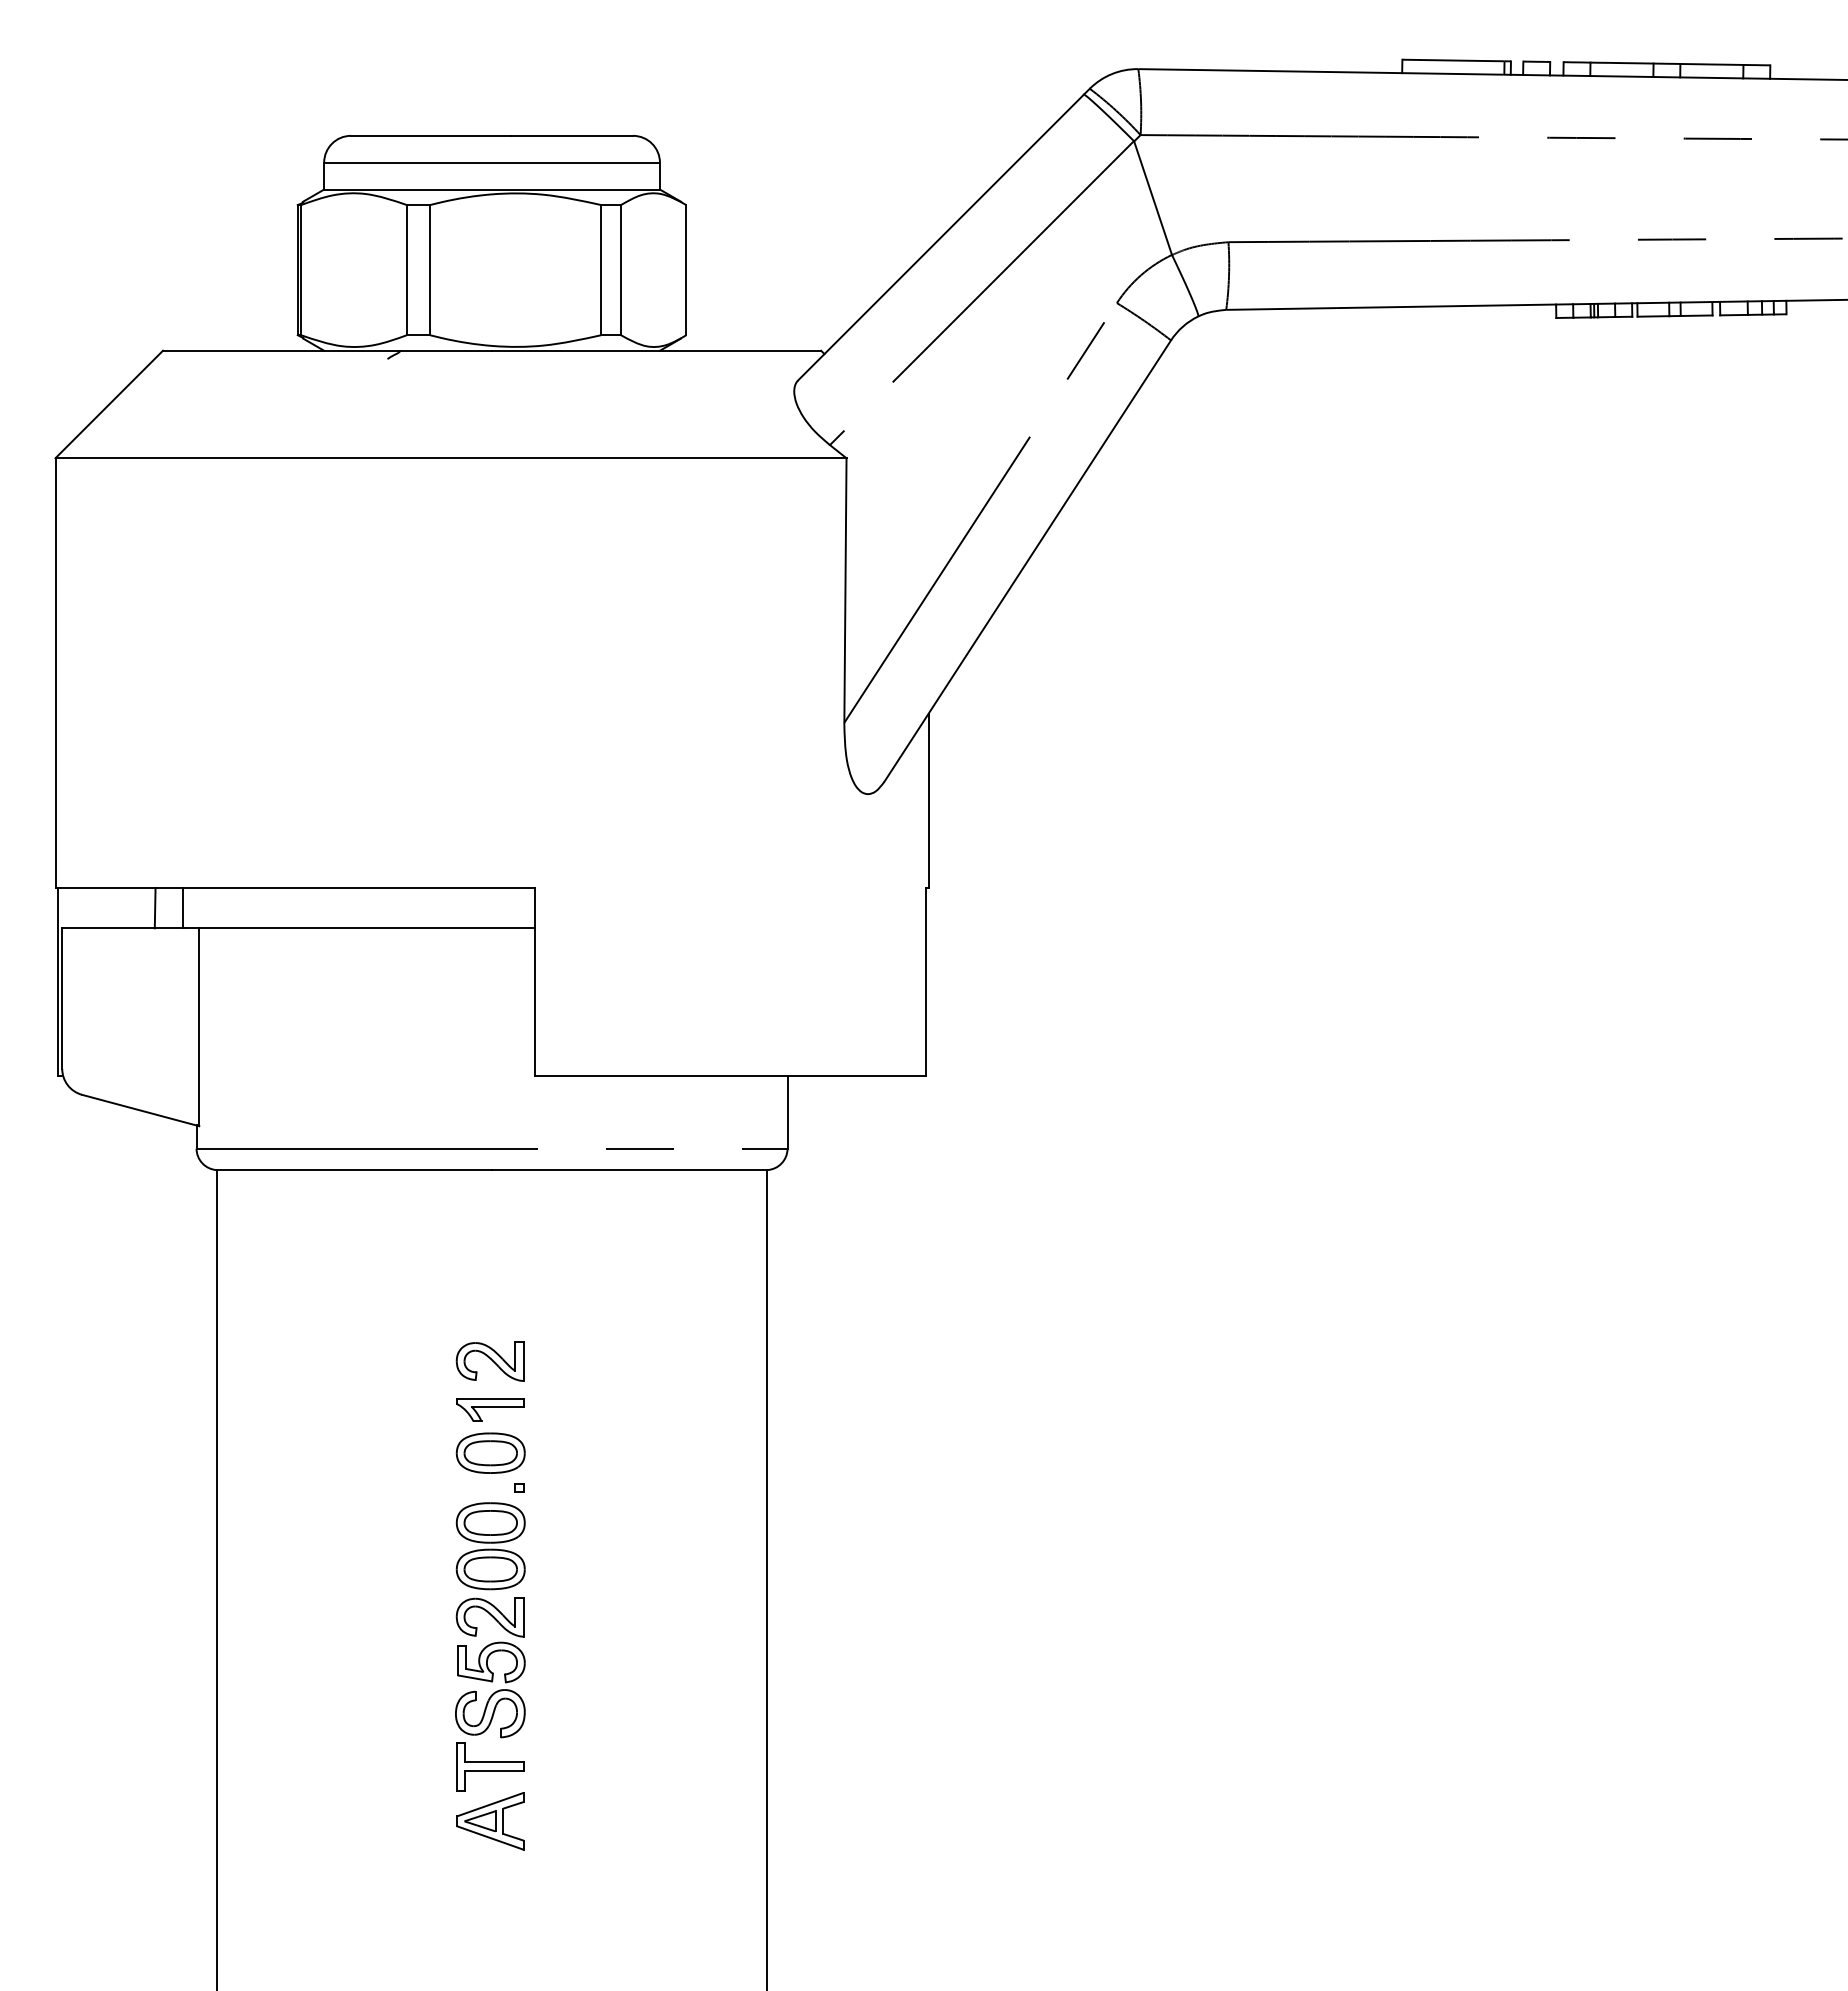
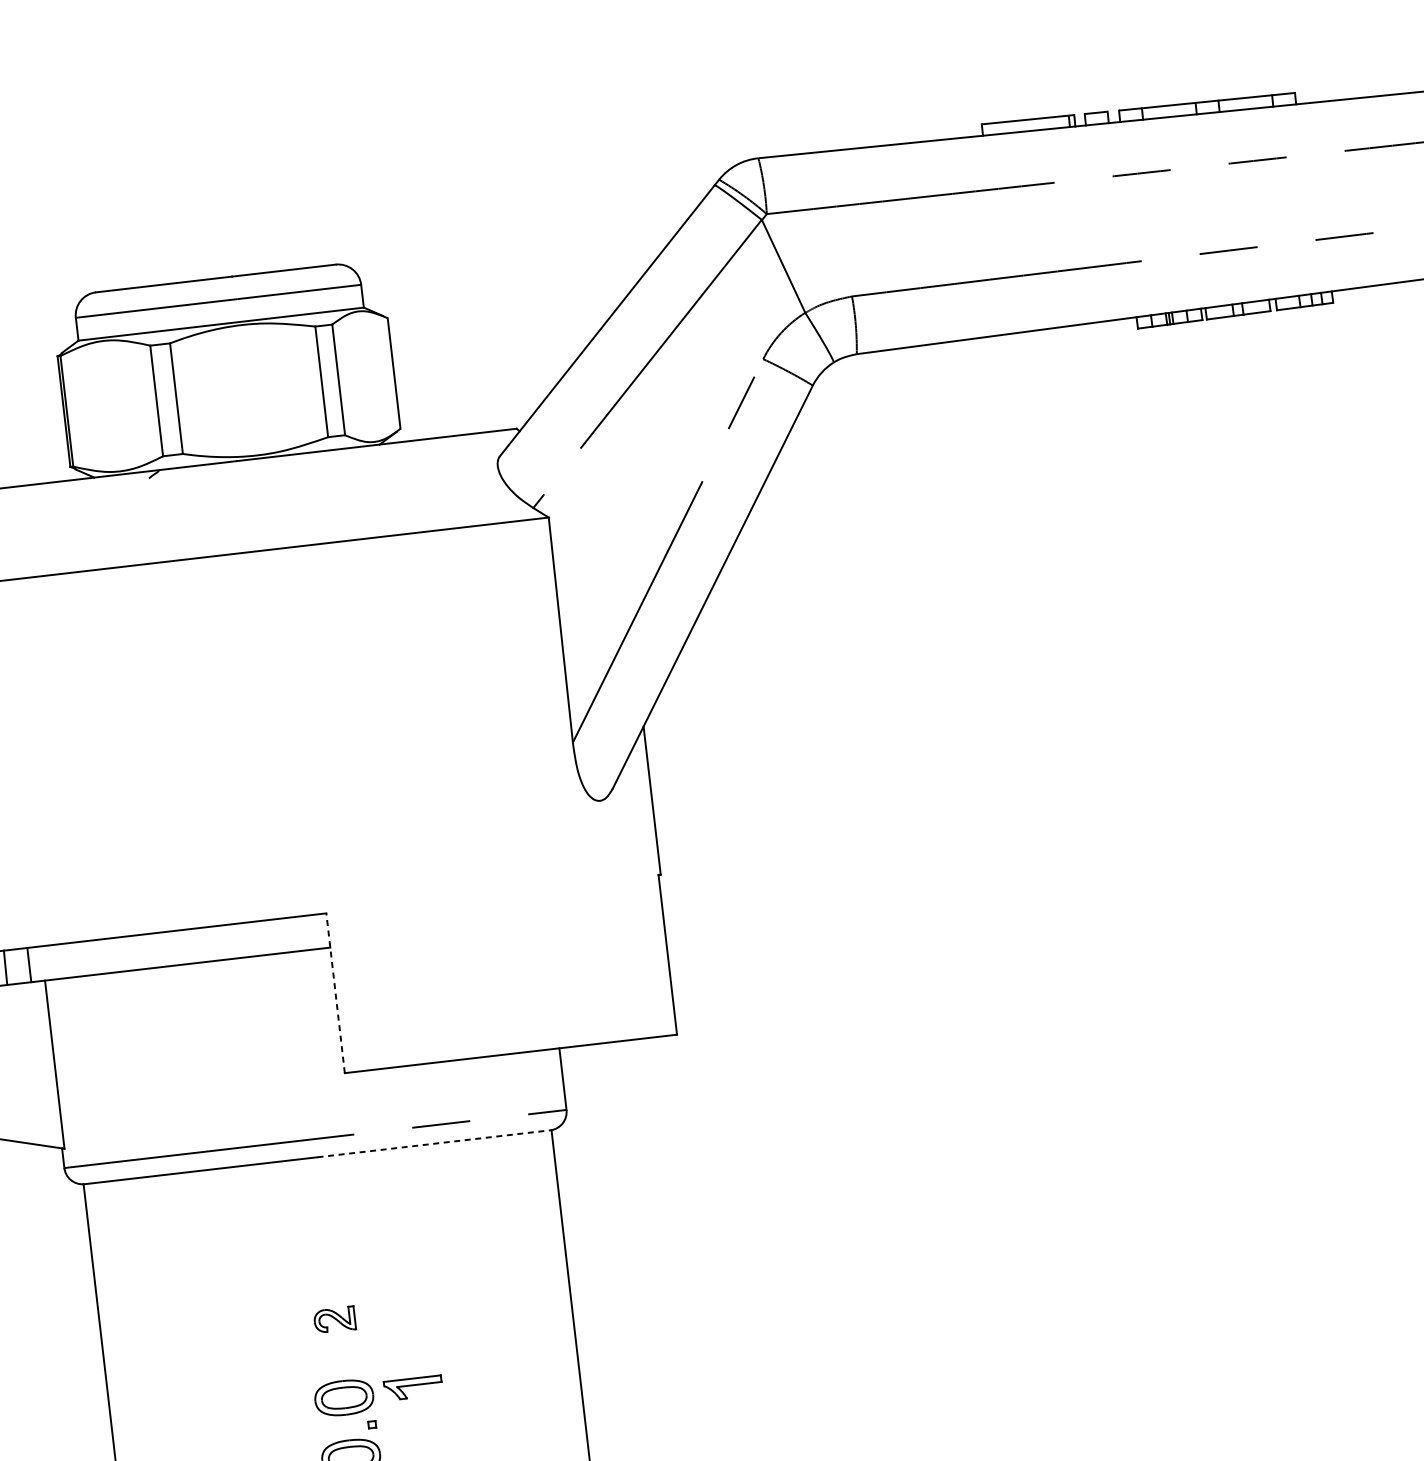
line: (535, 981) -> (335, 992), solid -> dashed
line: (629, 1170) -> (434, 1144), solid -> dashed
part: (489, 1361) -> (334, 1320), size x0.7
part: (490, 1409) -> (413, 1387), moved

